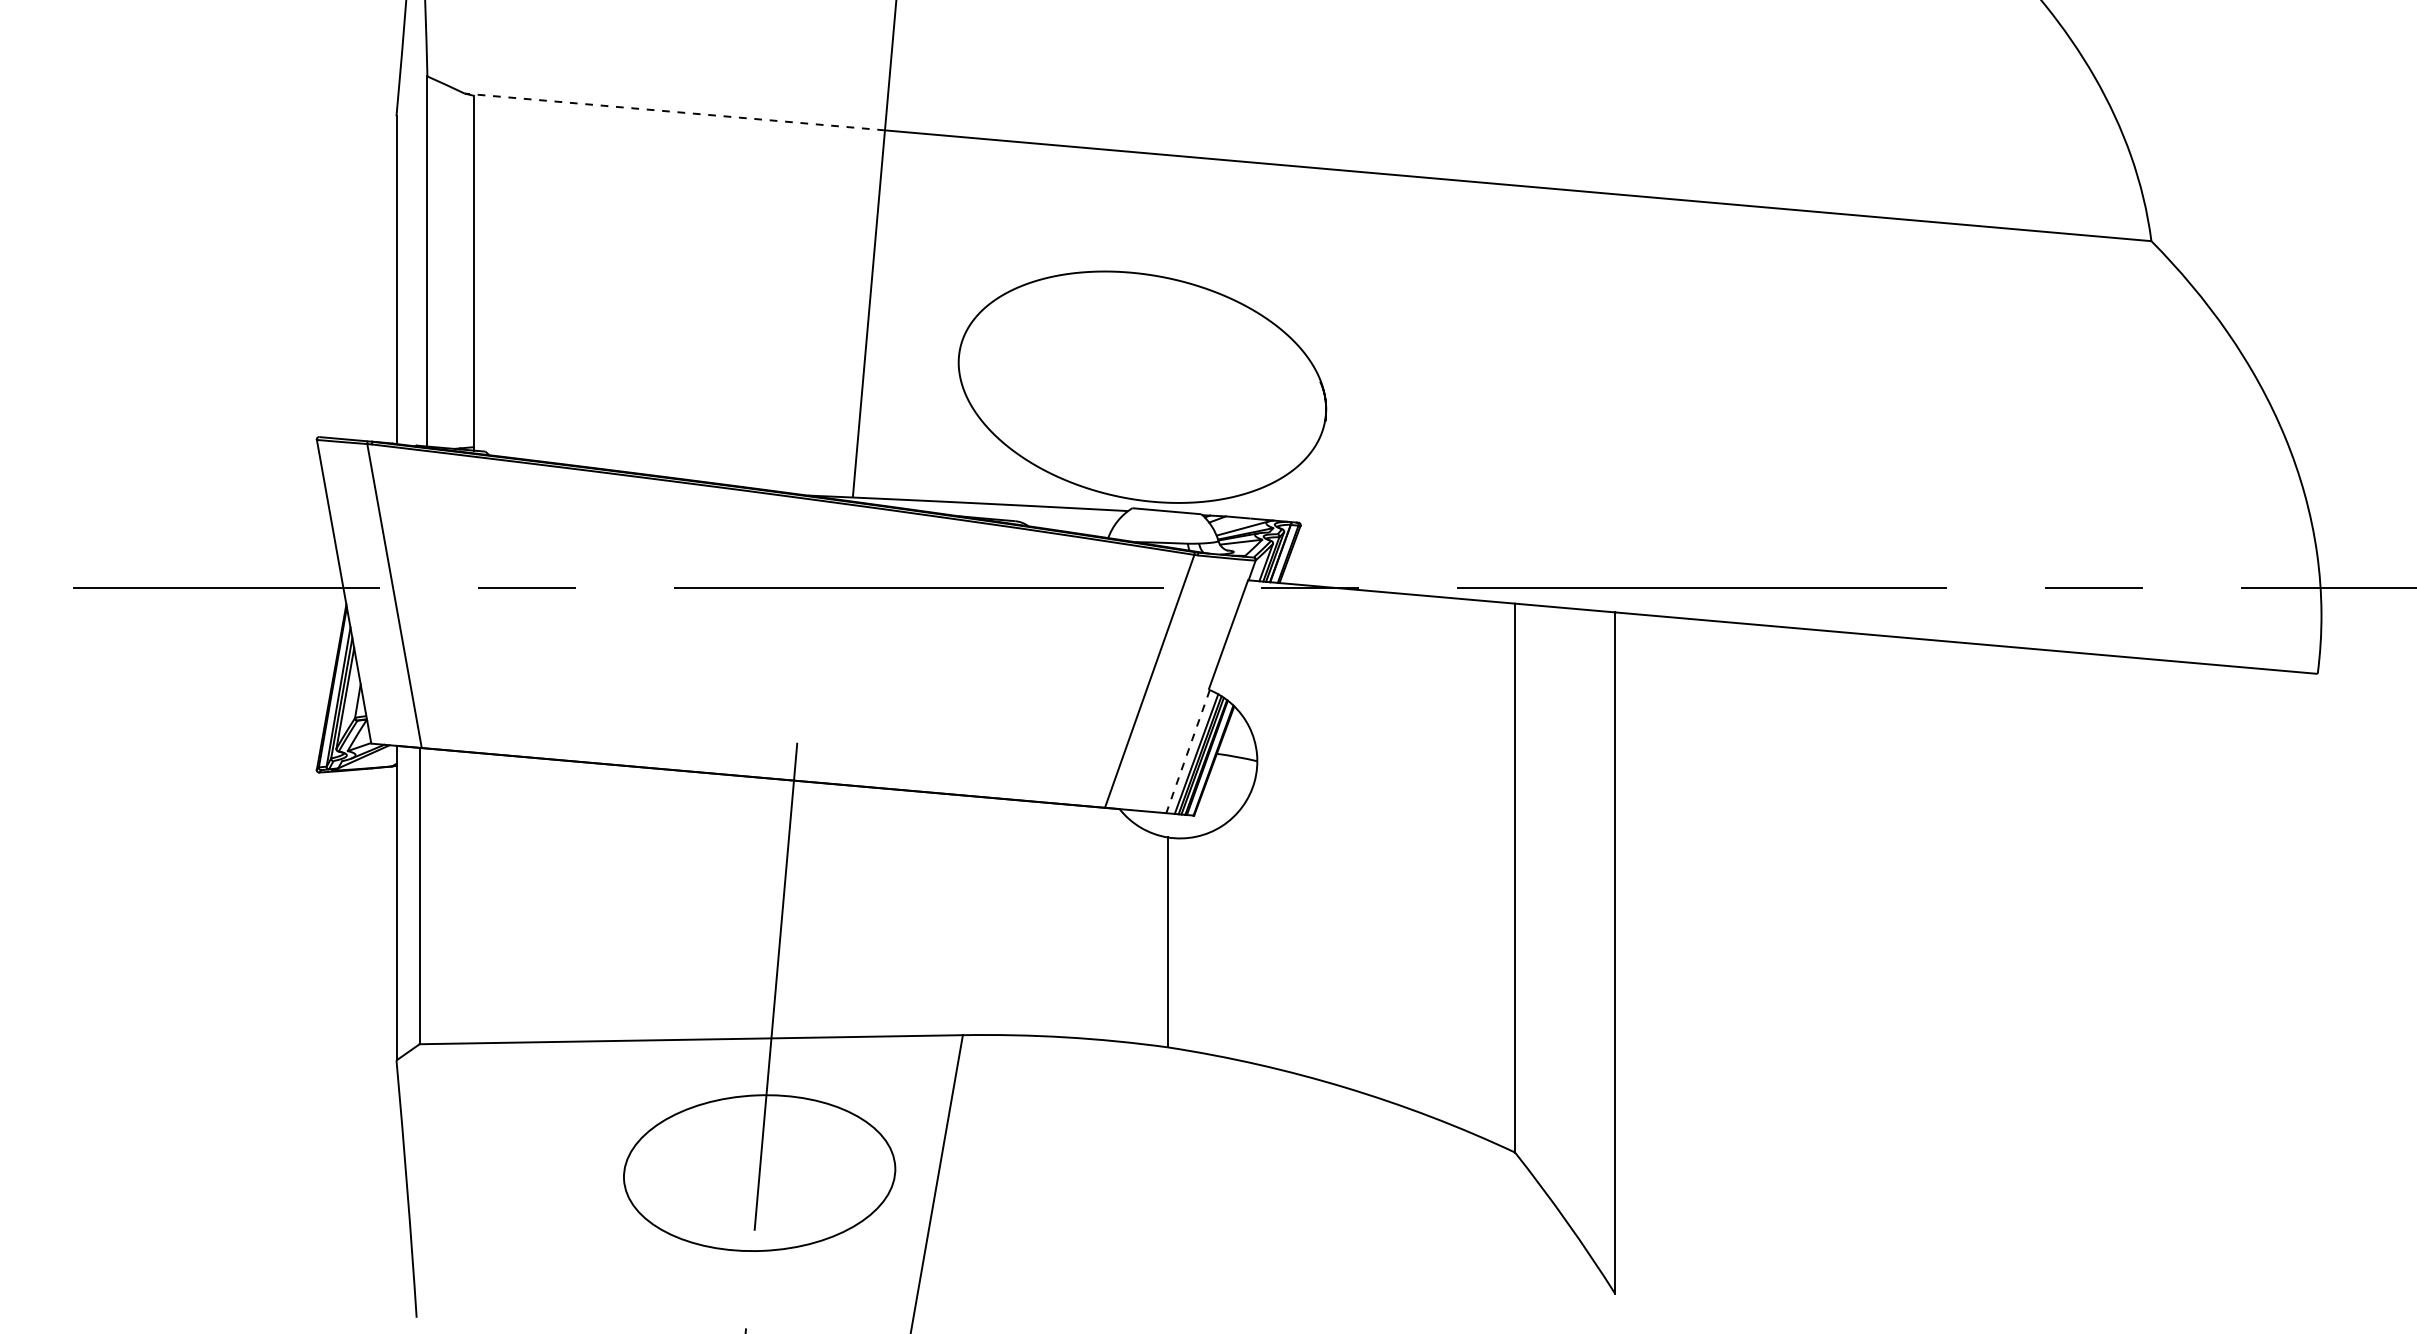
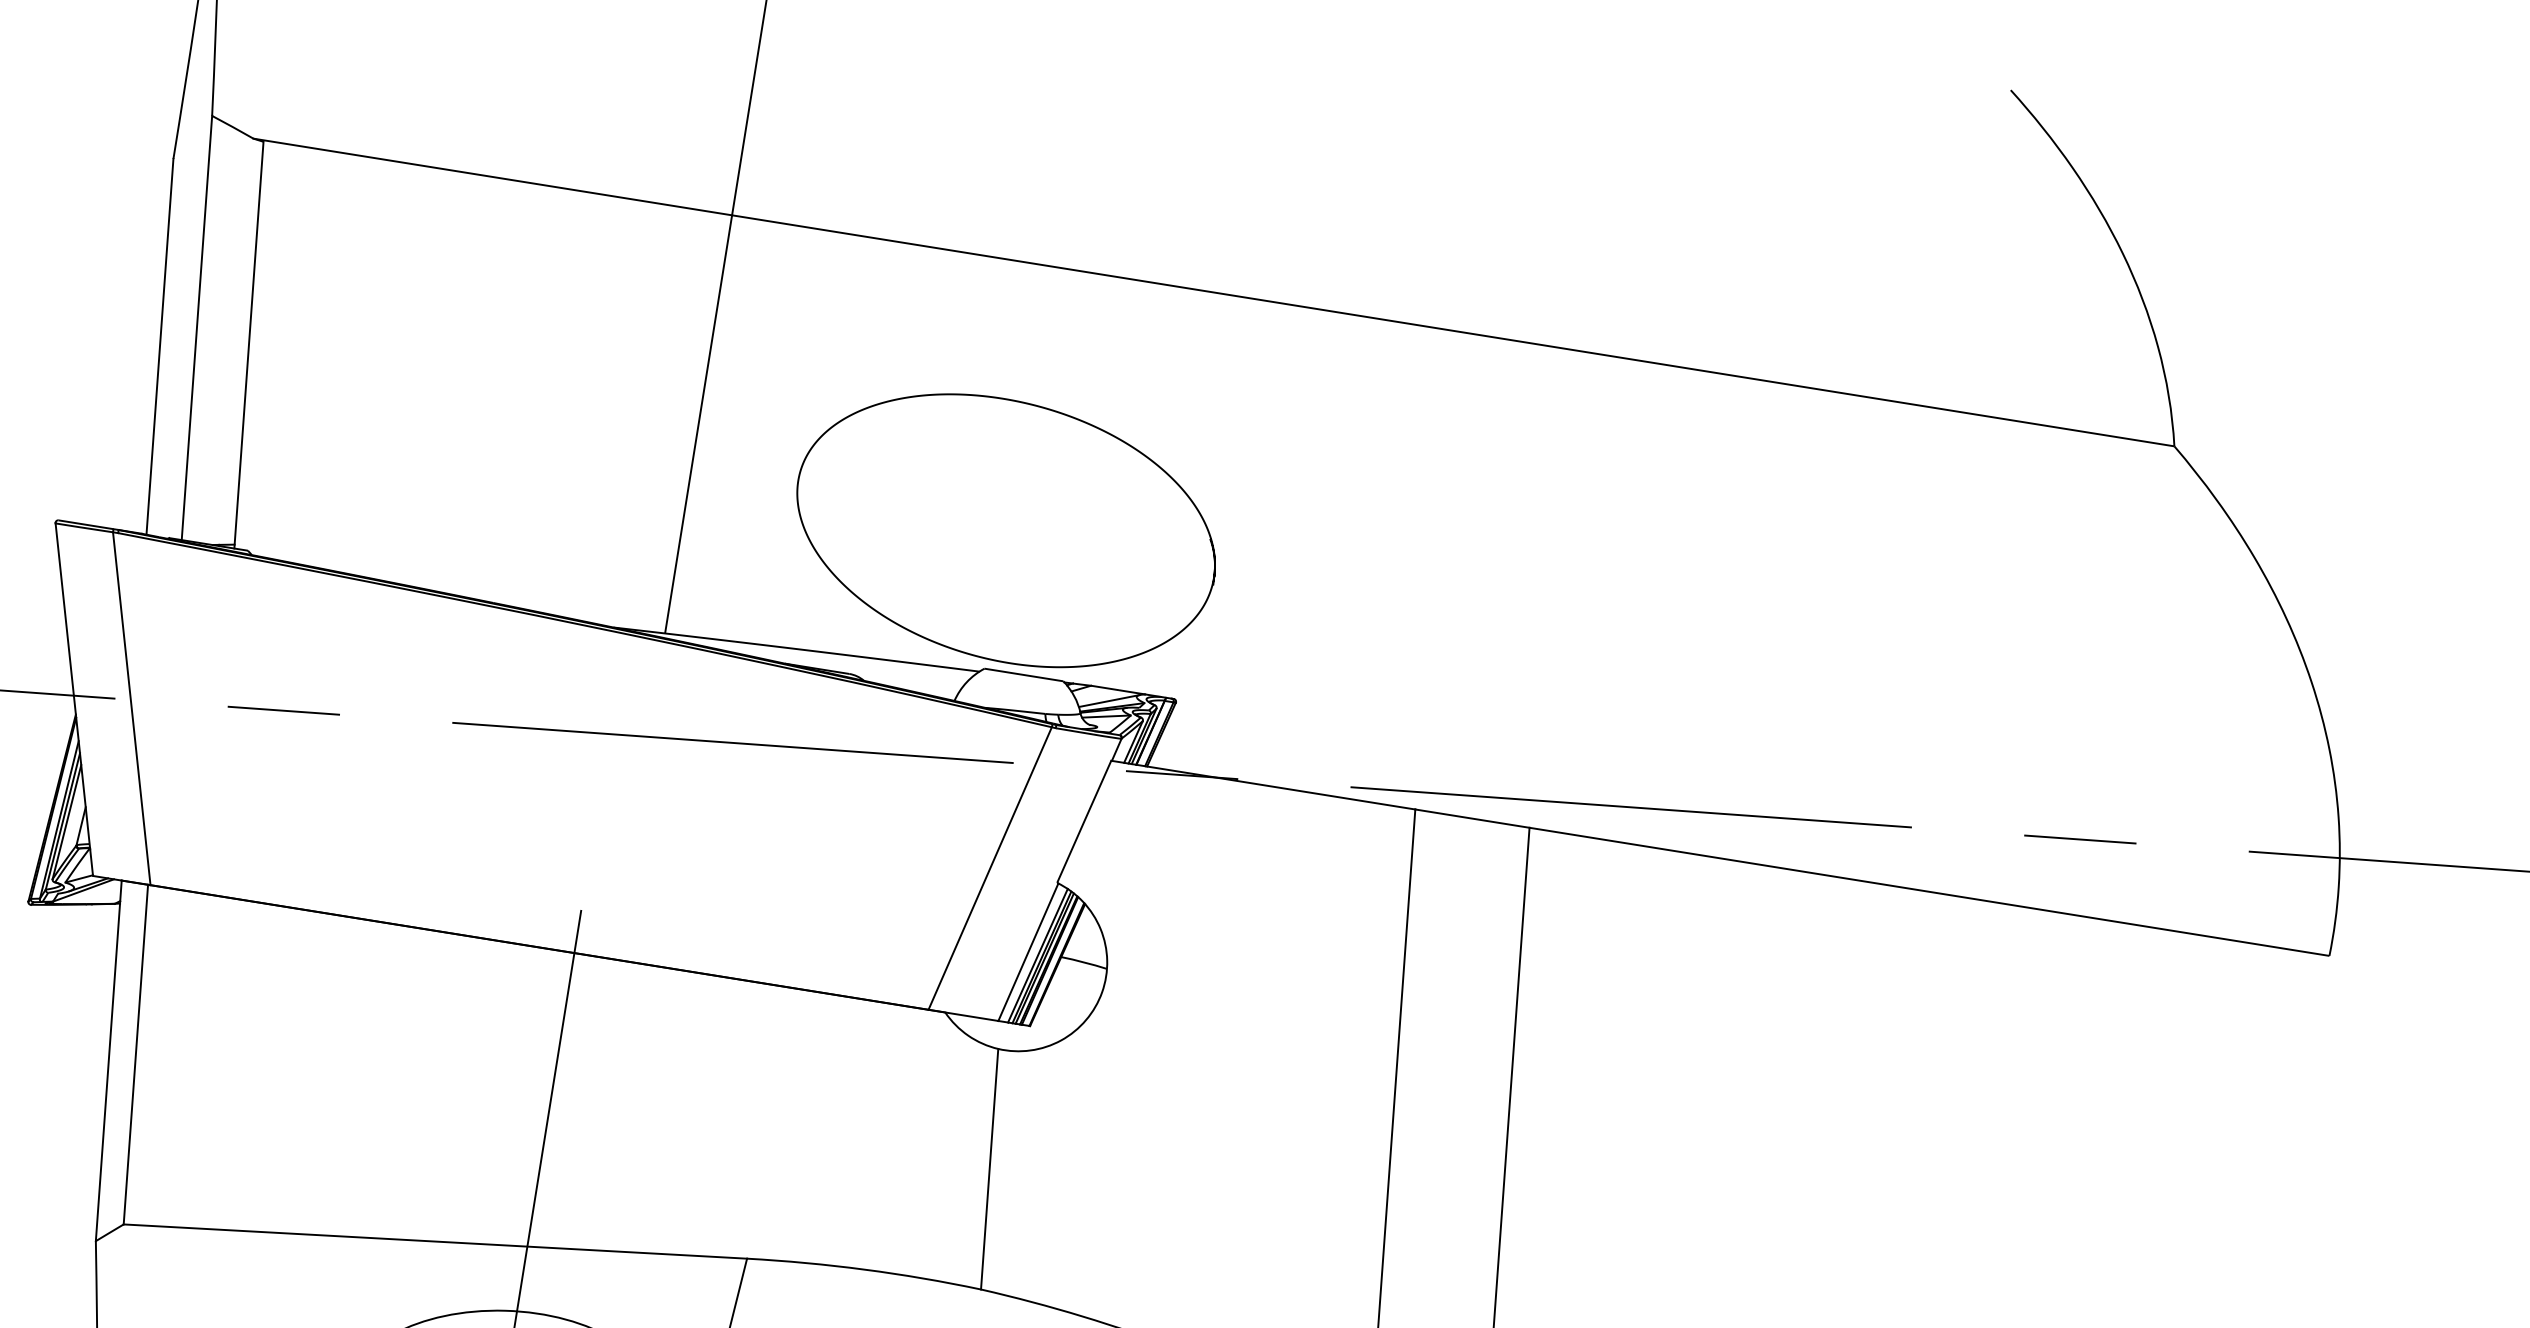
line: (674, 111) -> (492, 176), dashed -> solid
line: (1187, 752) -> (1027, 953), dashed -> solid

